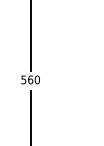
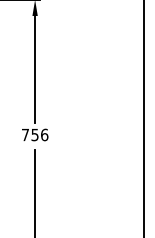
text: (30, 79) -> (35, 134), 560 -> 756

